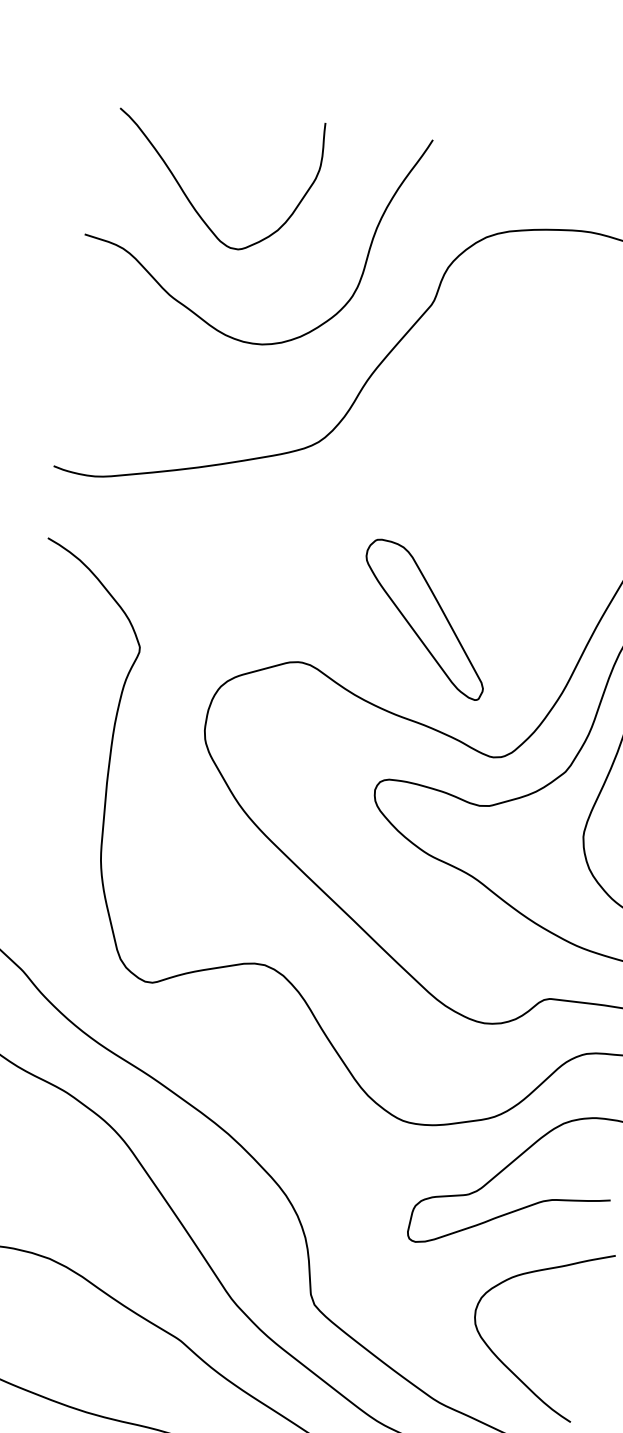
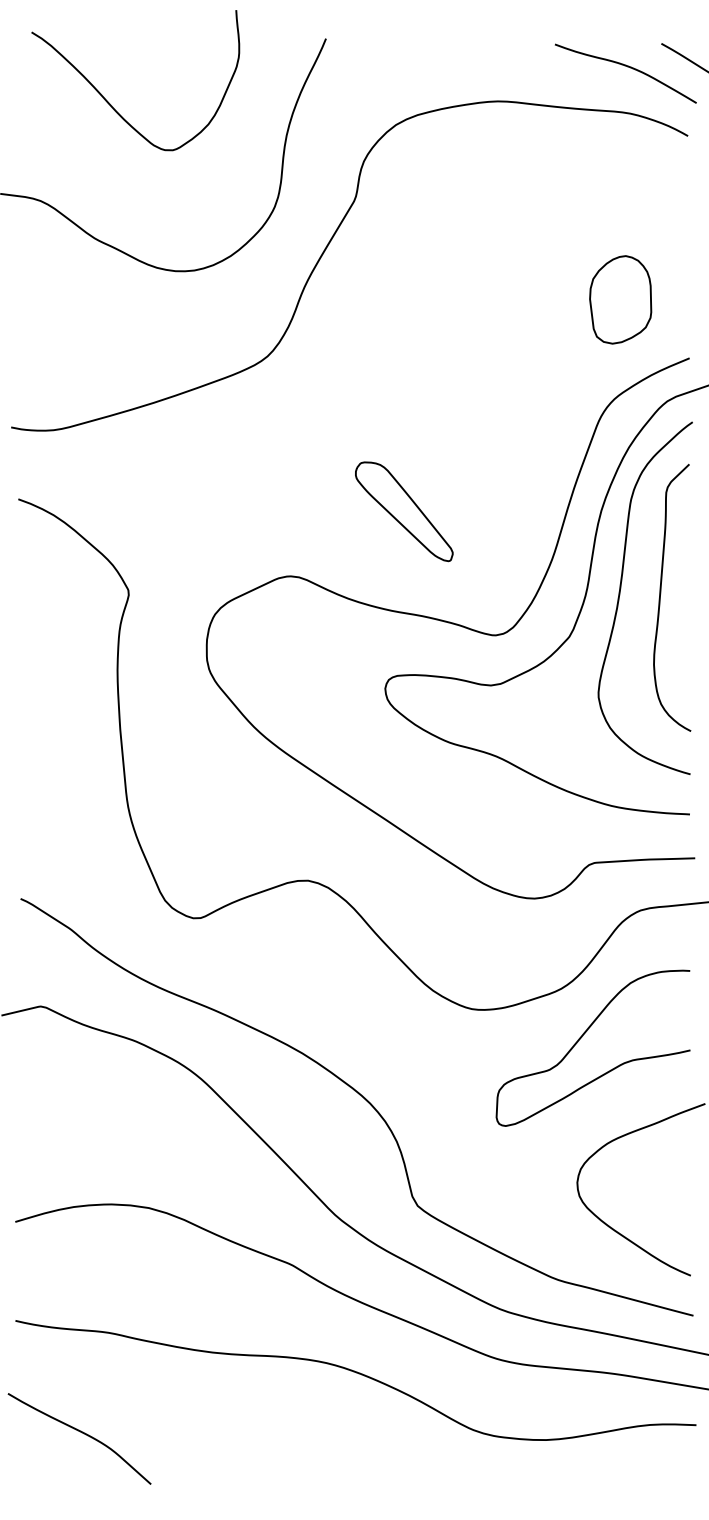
curve: (185, 193) -> (111, 104), moved
part: (425, 619) -> (404, 511), size x0.7

